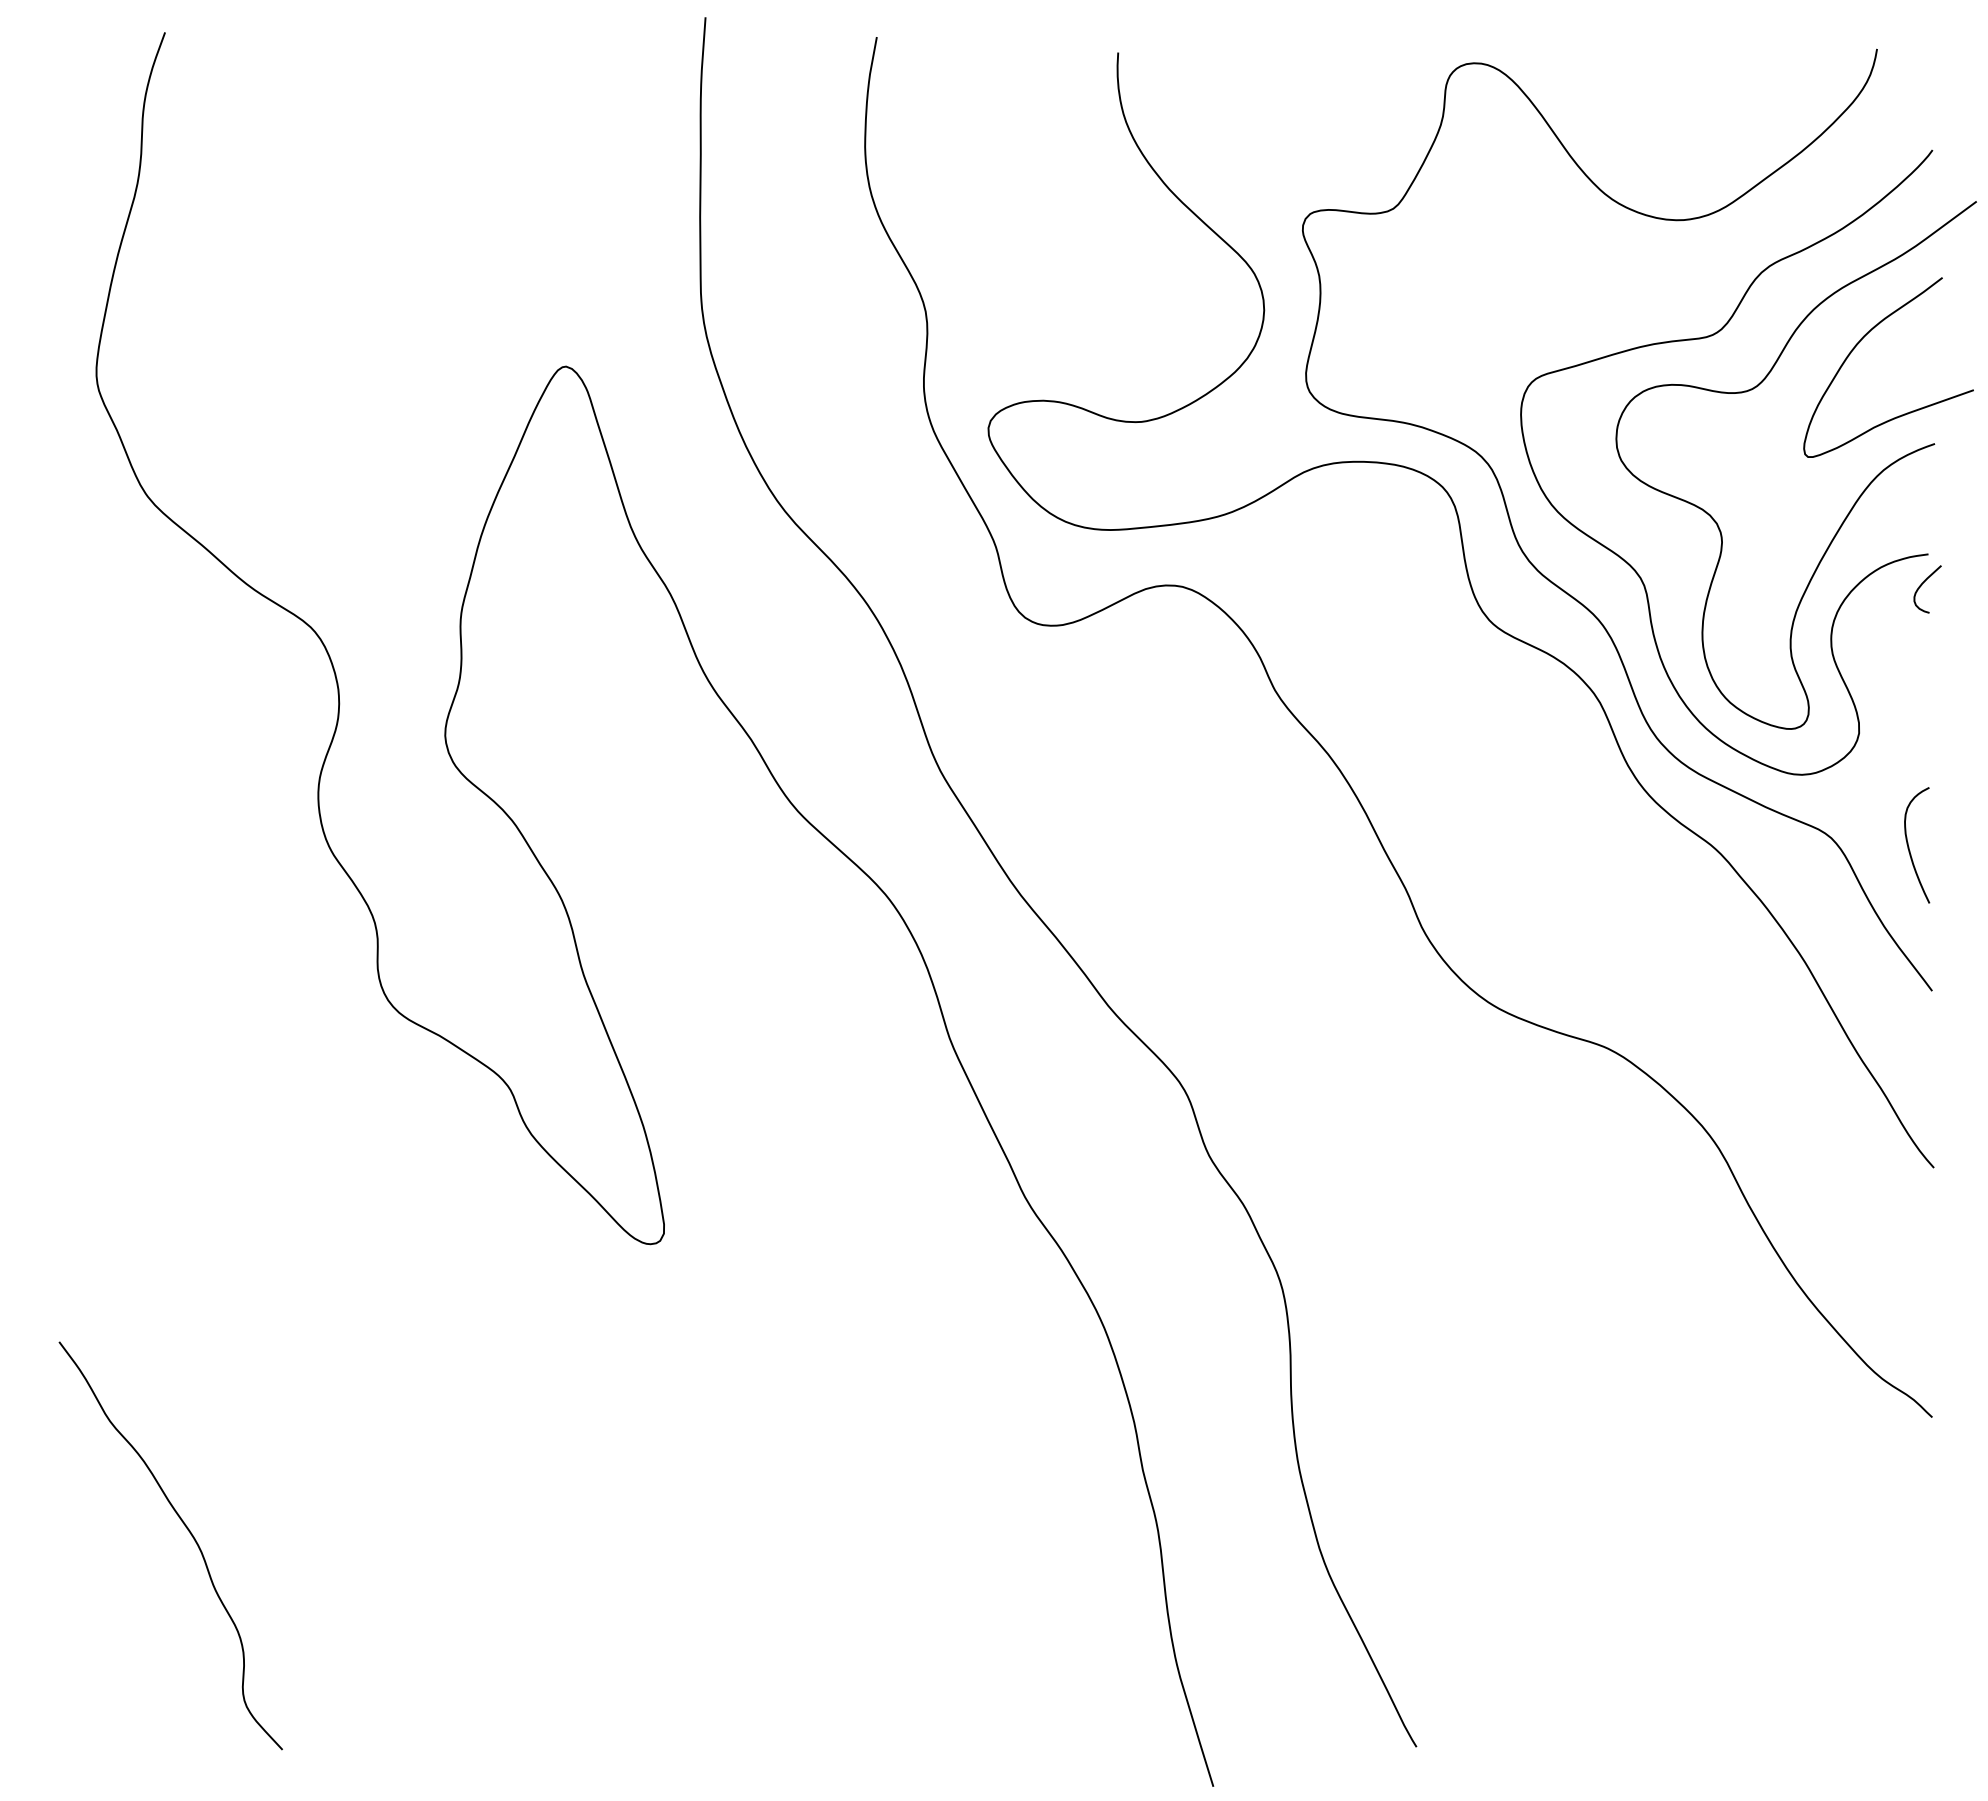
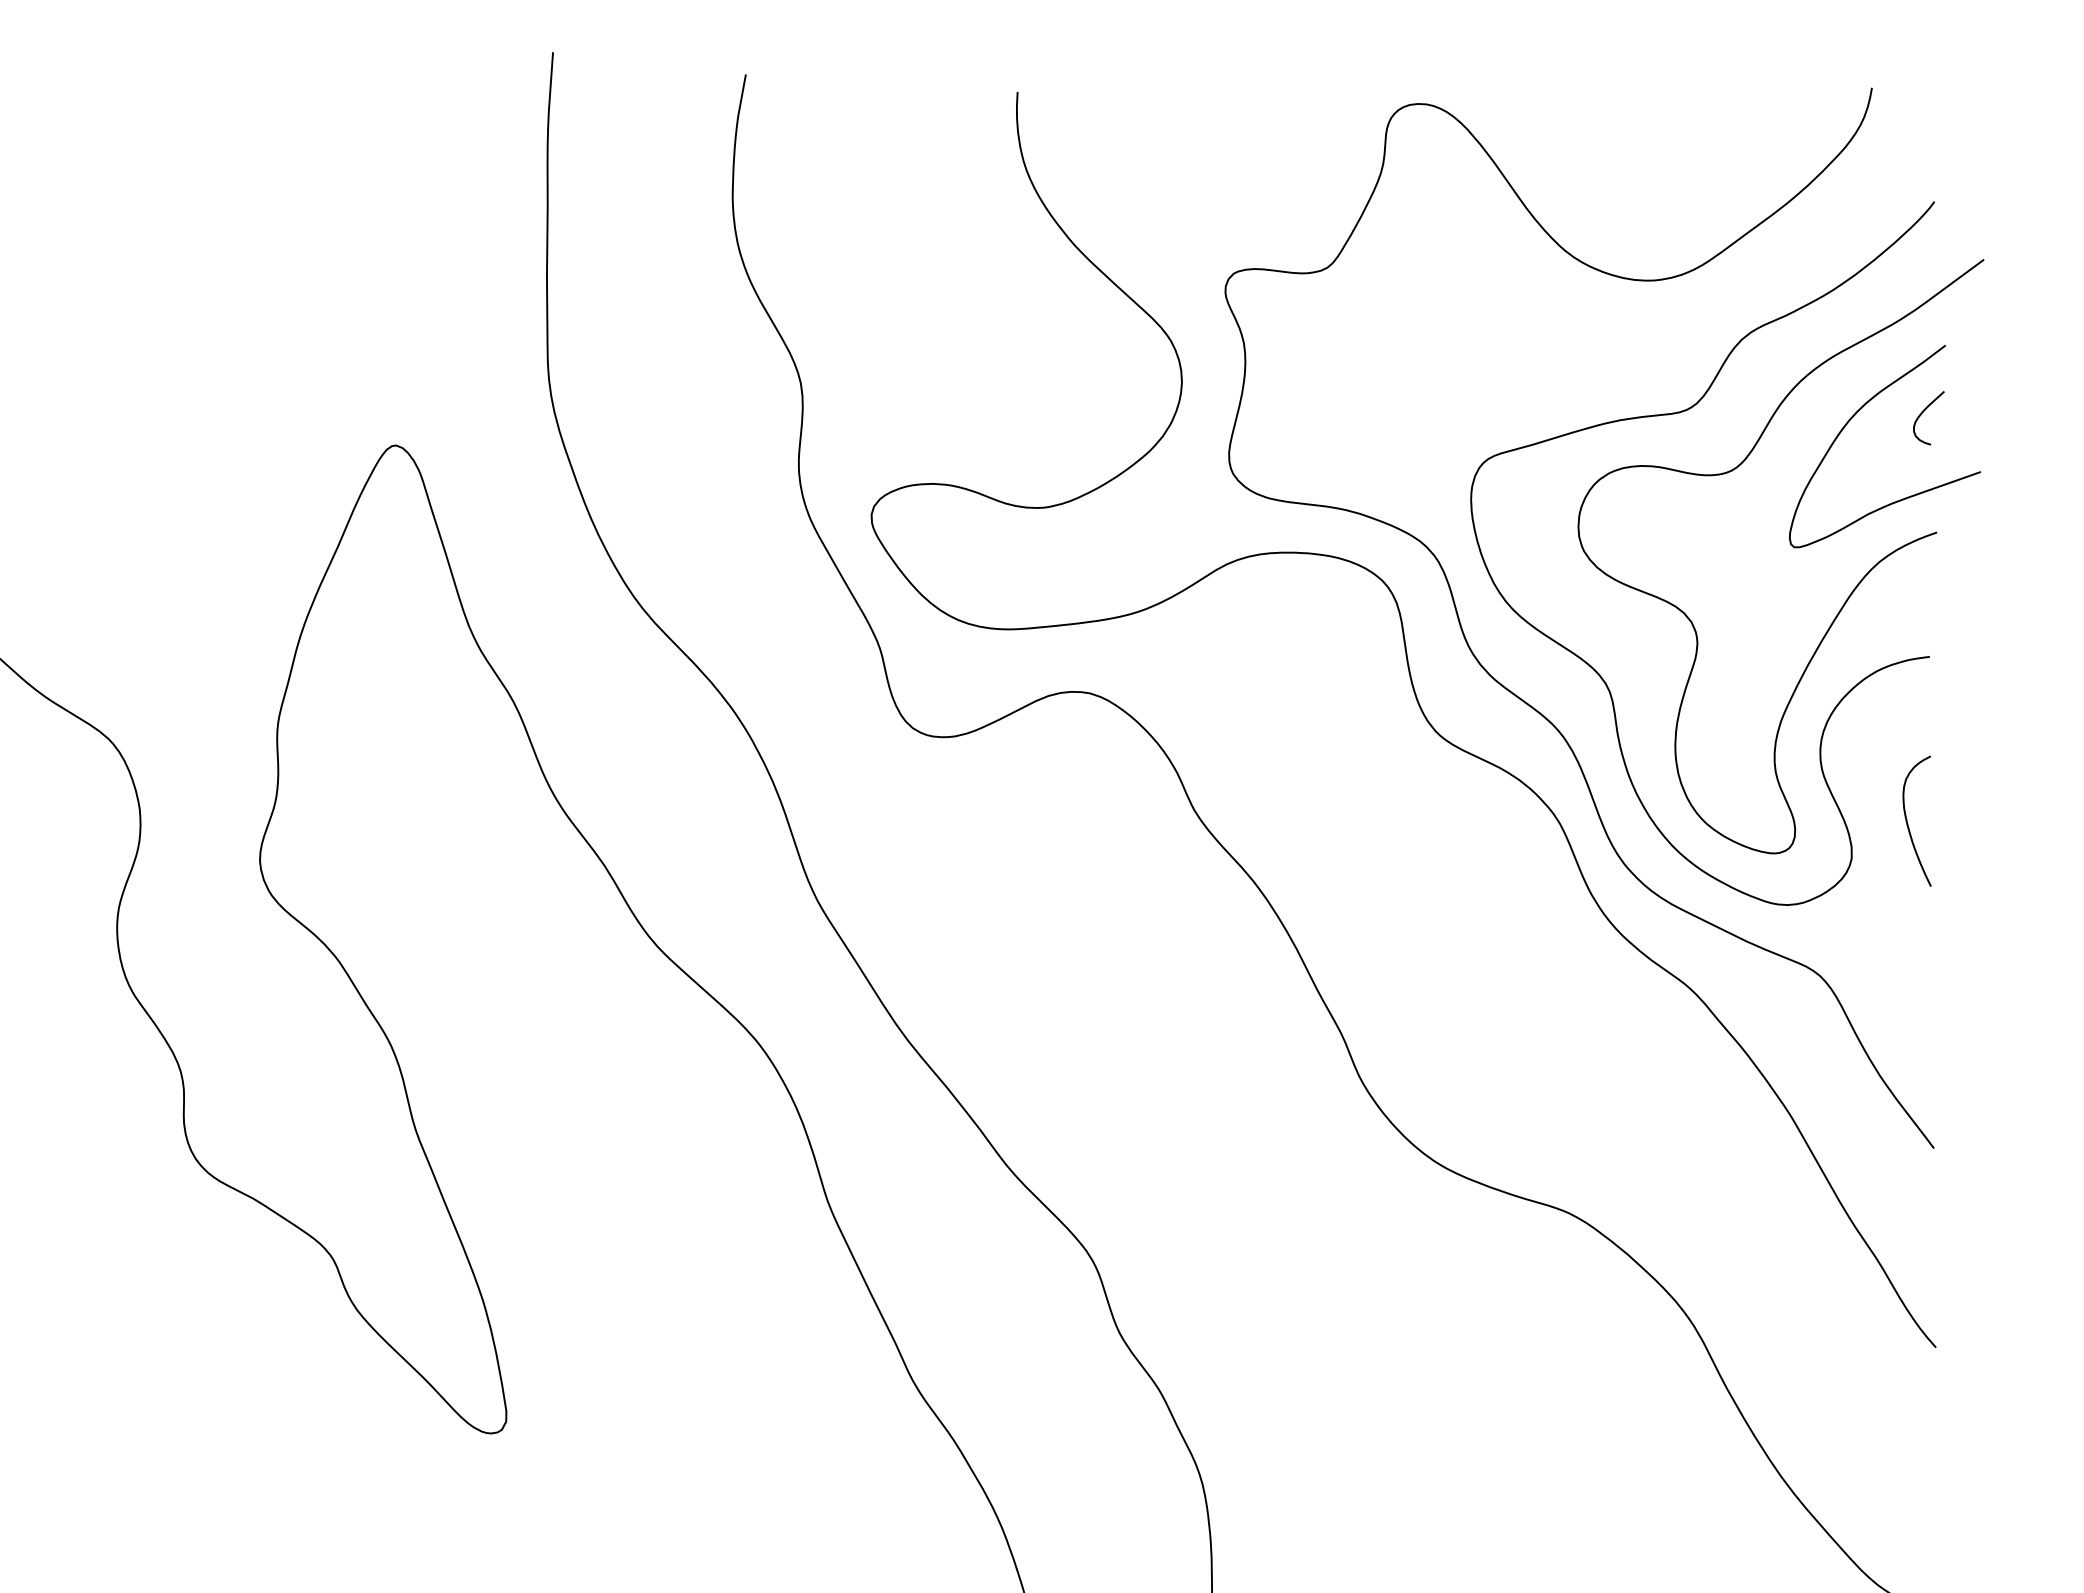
curve: (1922, 585) -> (1923, 413), moved
curve: (1909, 846) -> (1908, 822), moved

